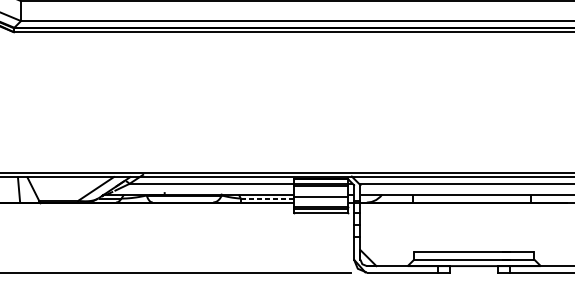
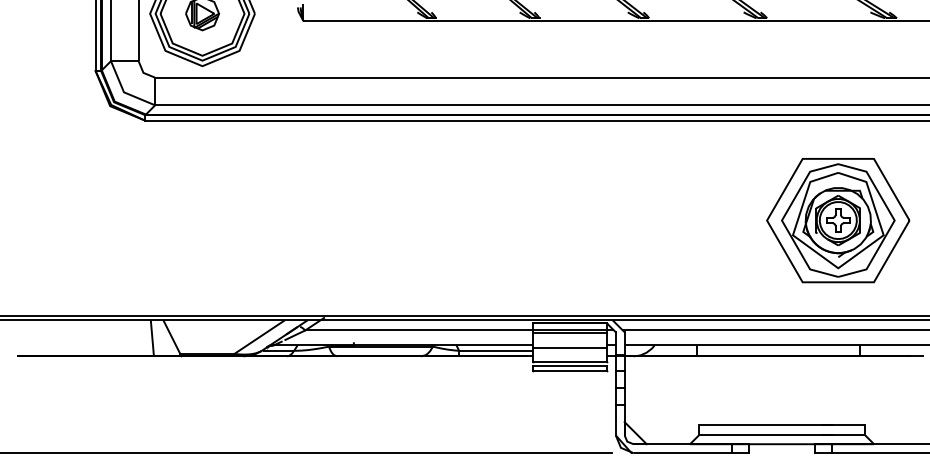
part: (515, 104) -> (838, 220), added
line: (267, 198) -> (495, 350), dashed -> solid

